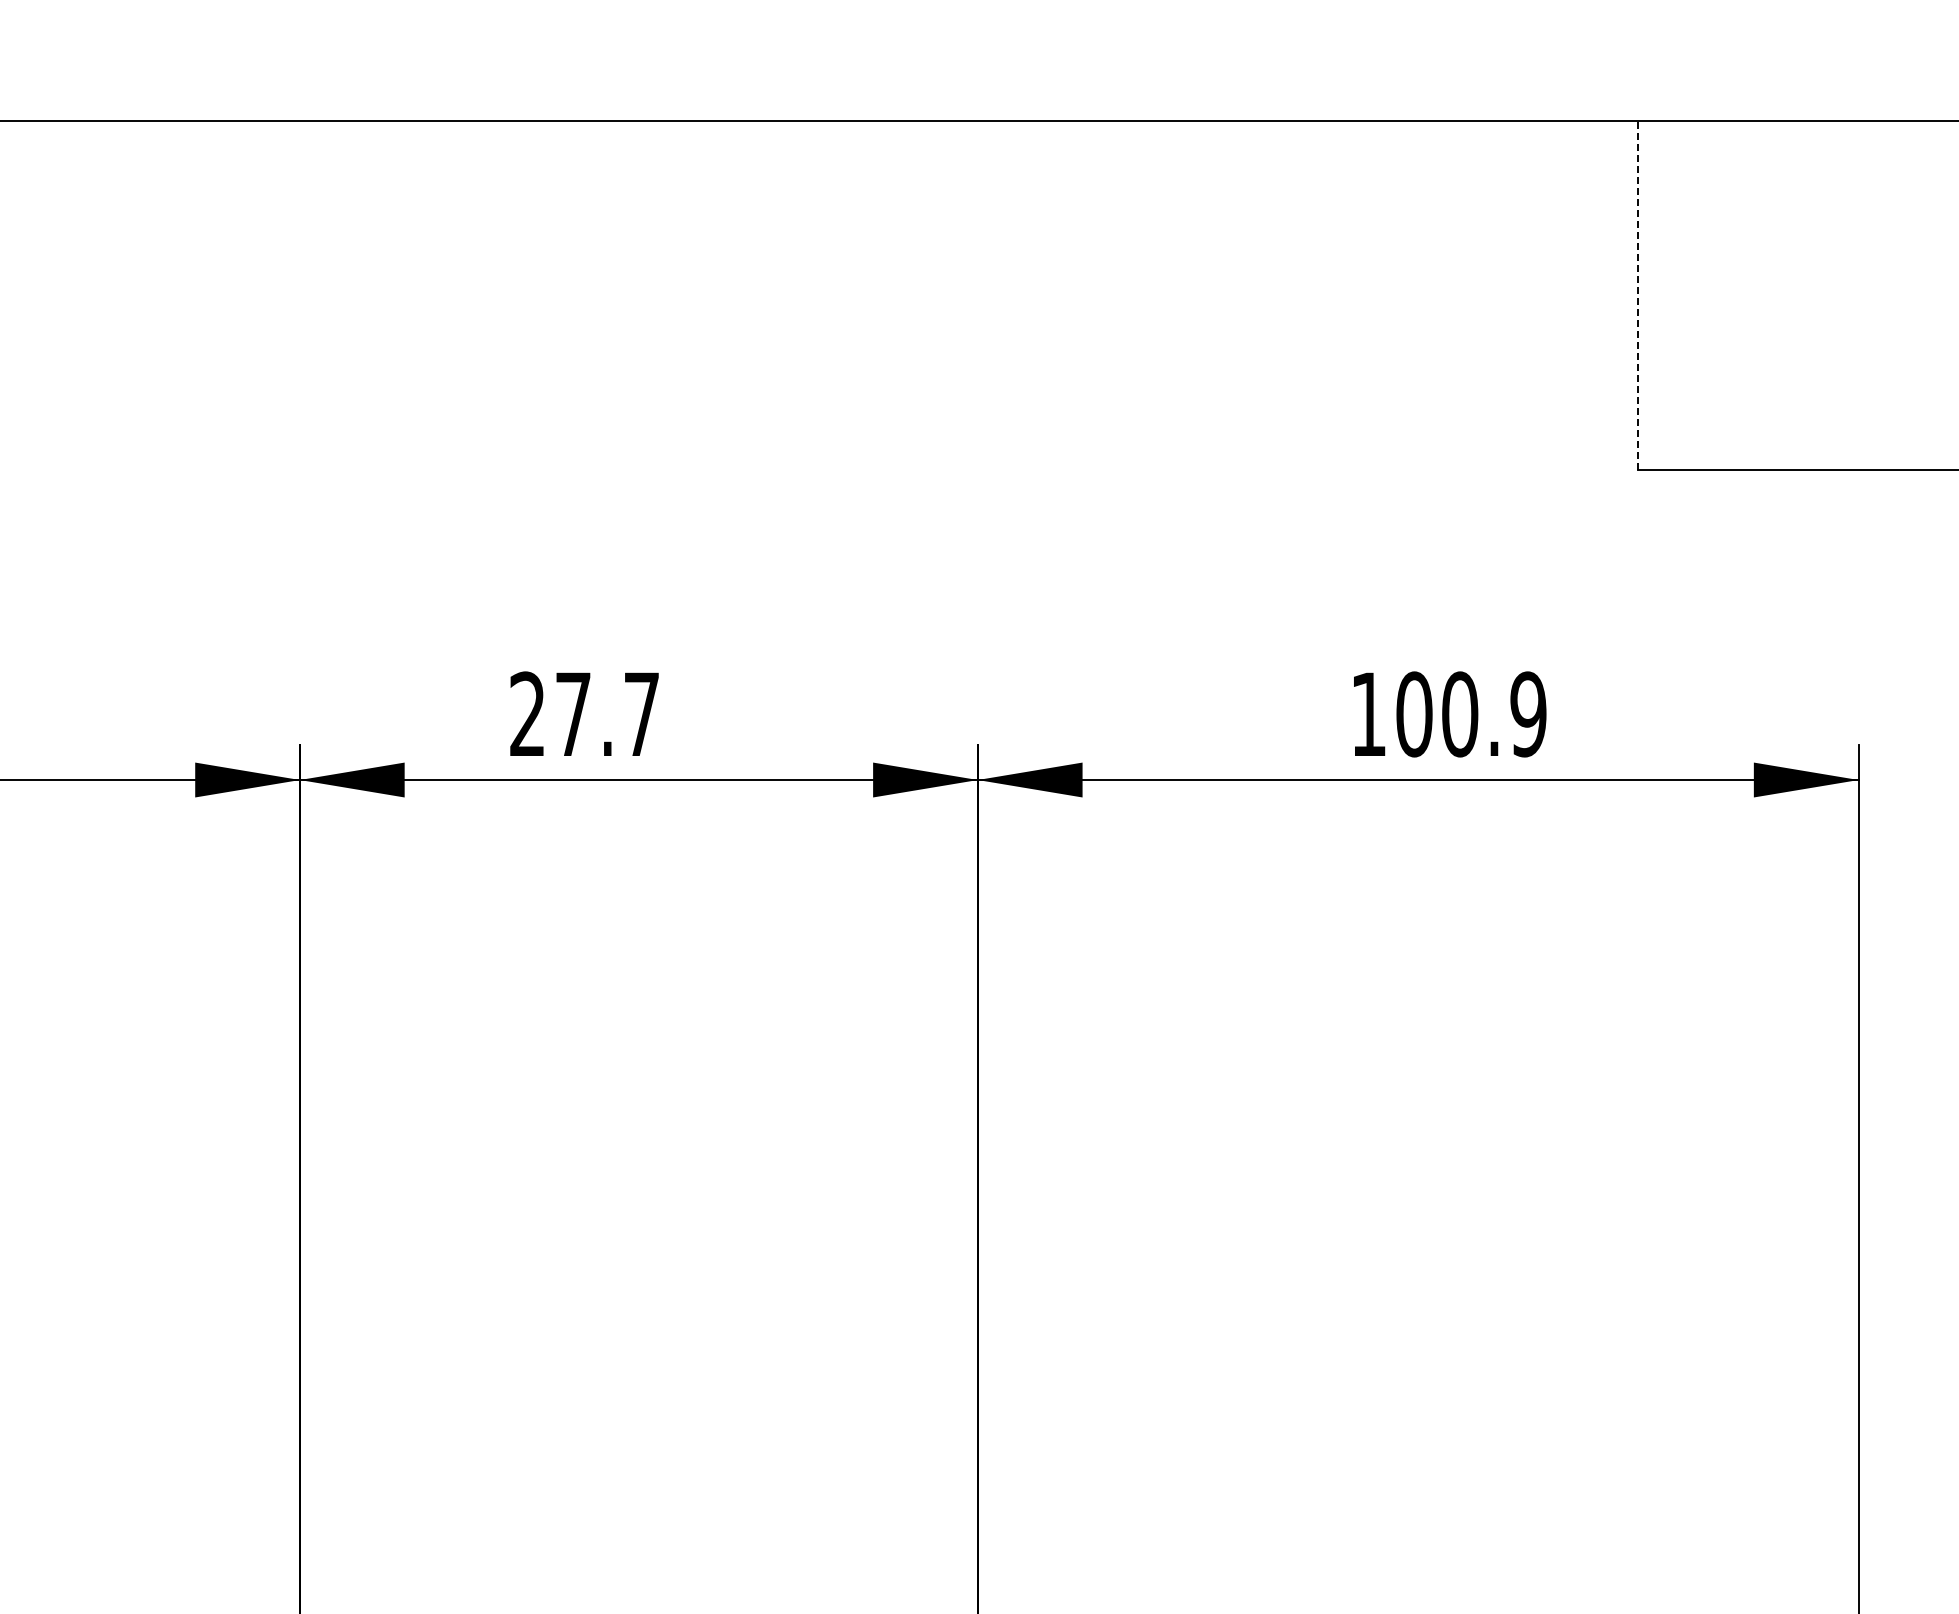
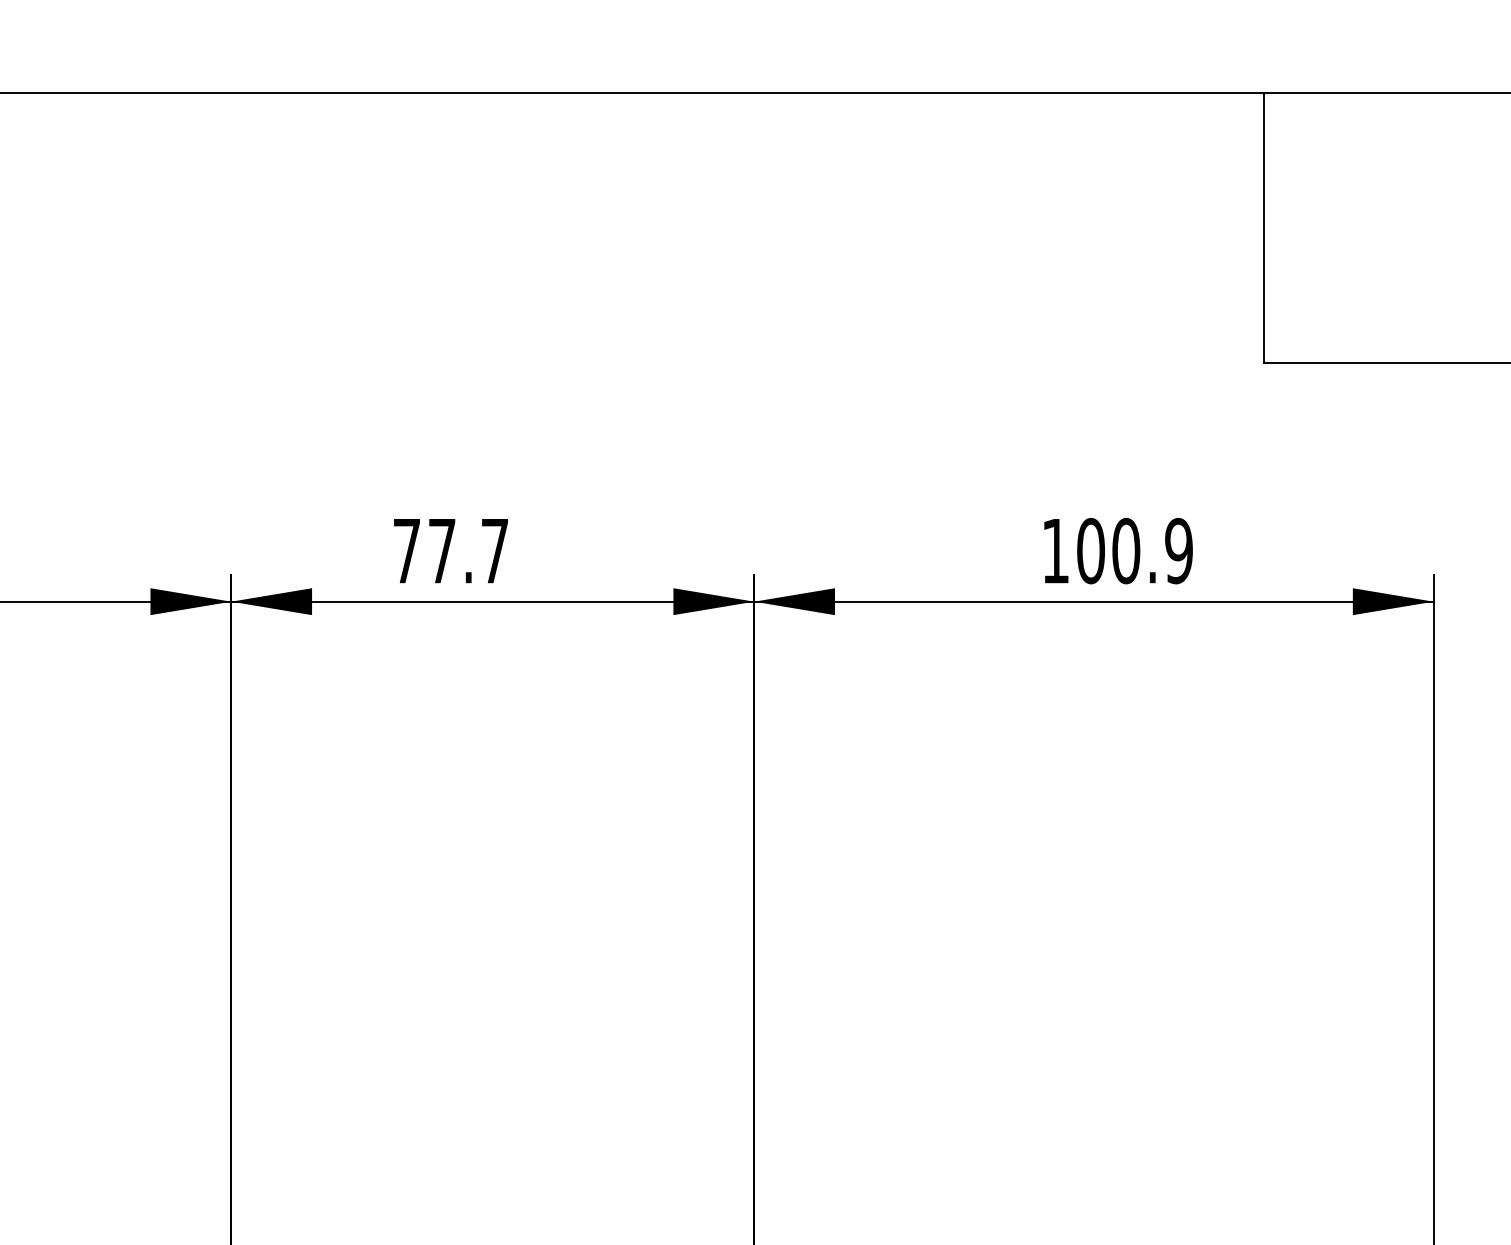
line: (1638, 295) -> (1263, 227), dashed -> solid
text: (527, 713) -> (406, 550), 27.7 -> 77.7

